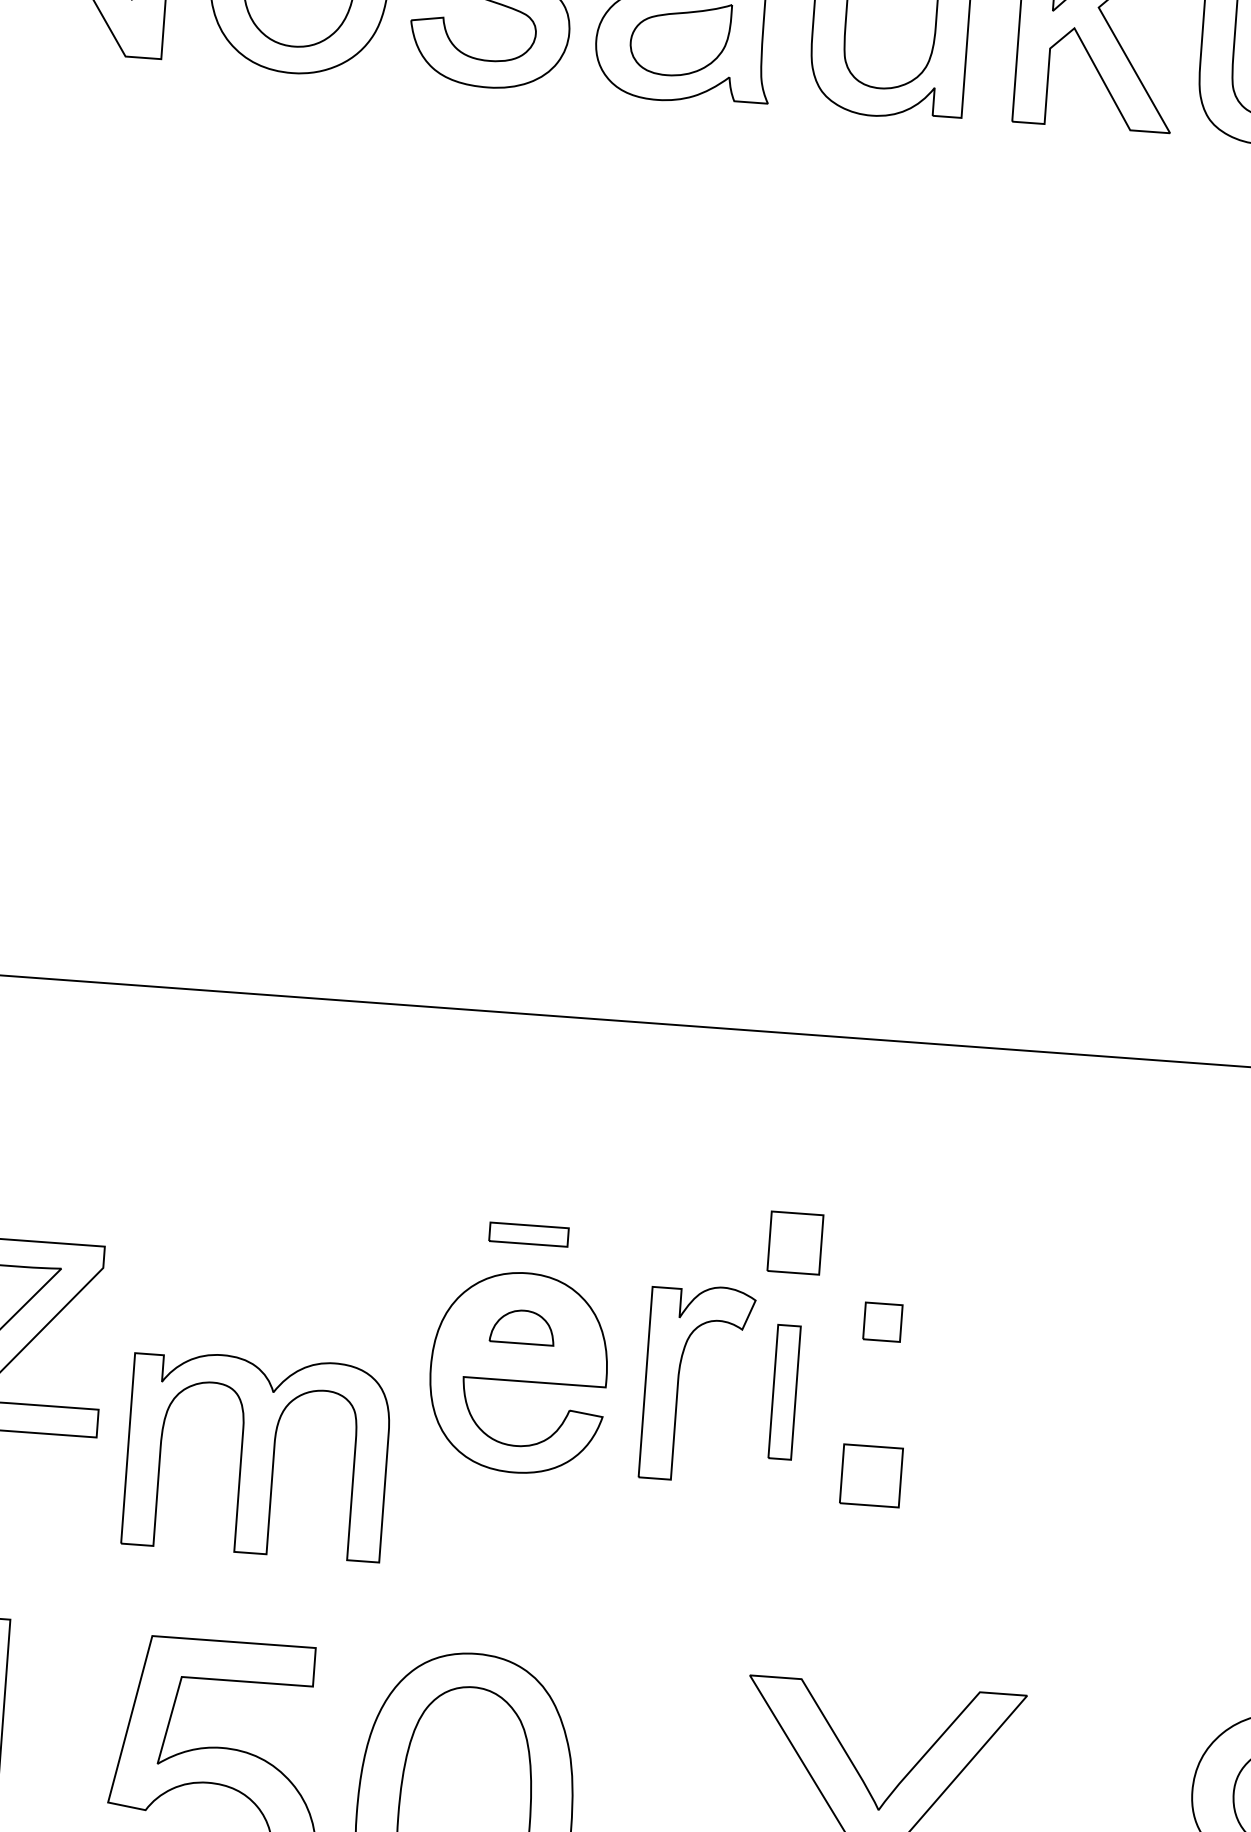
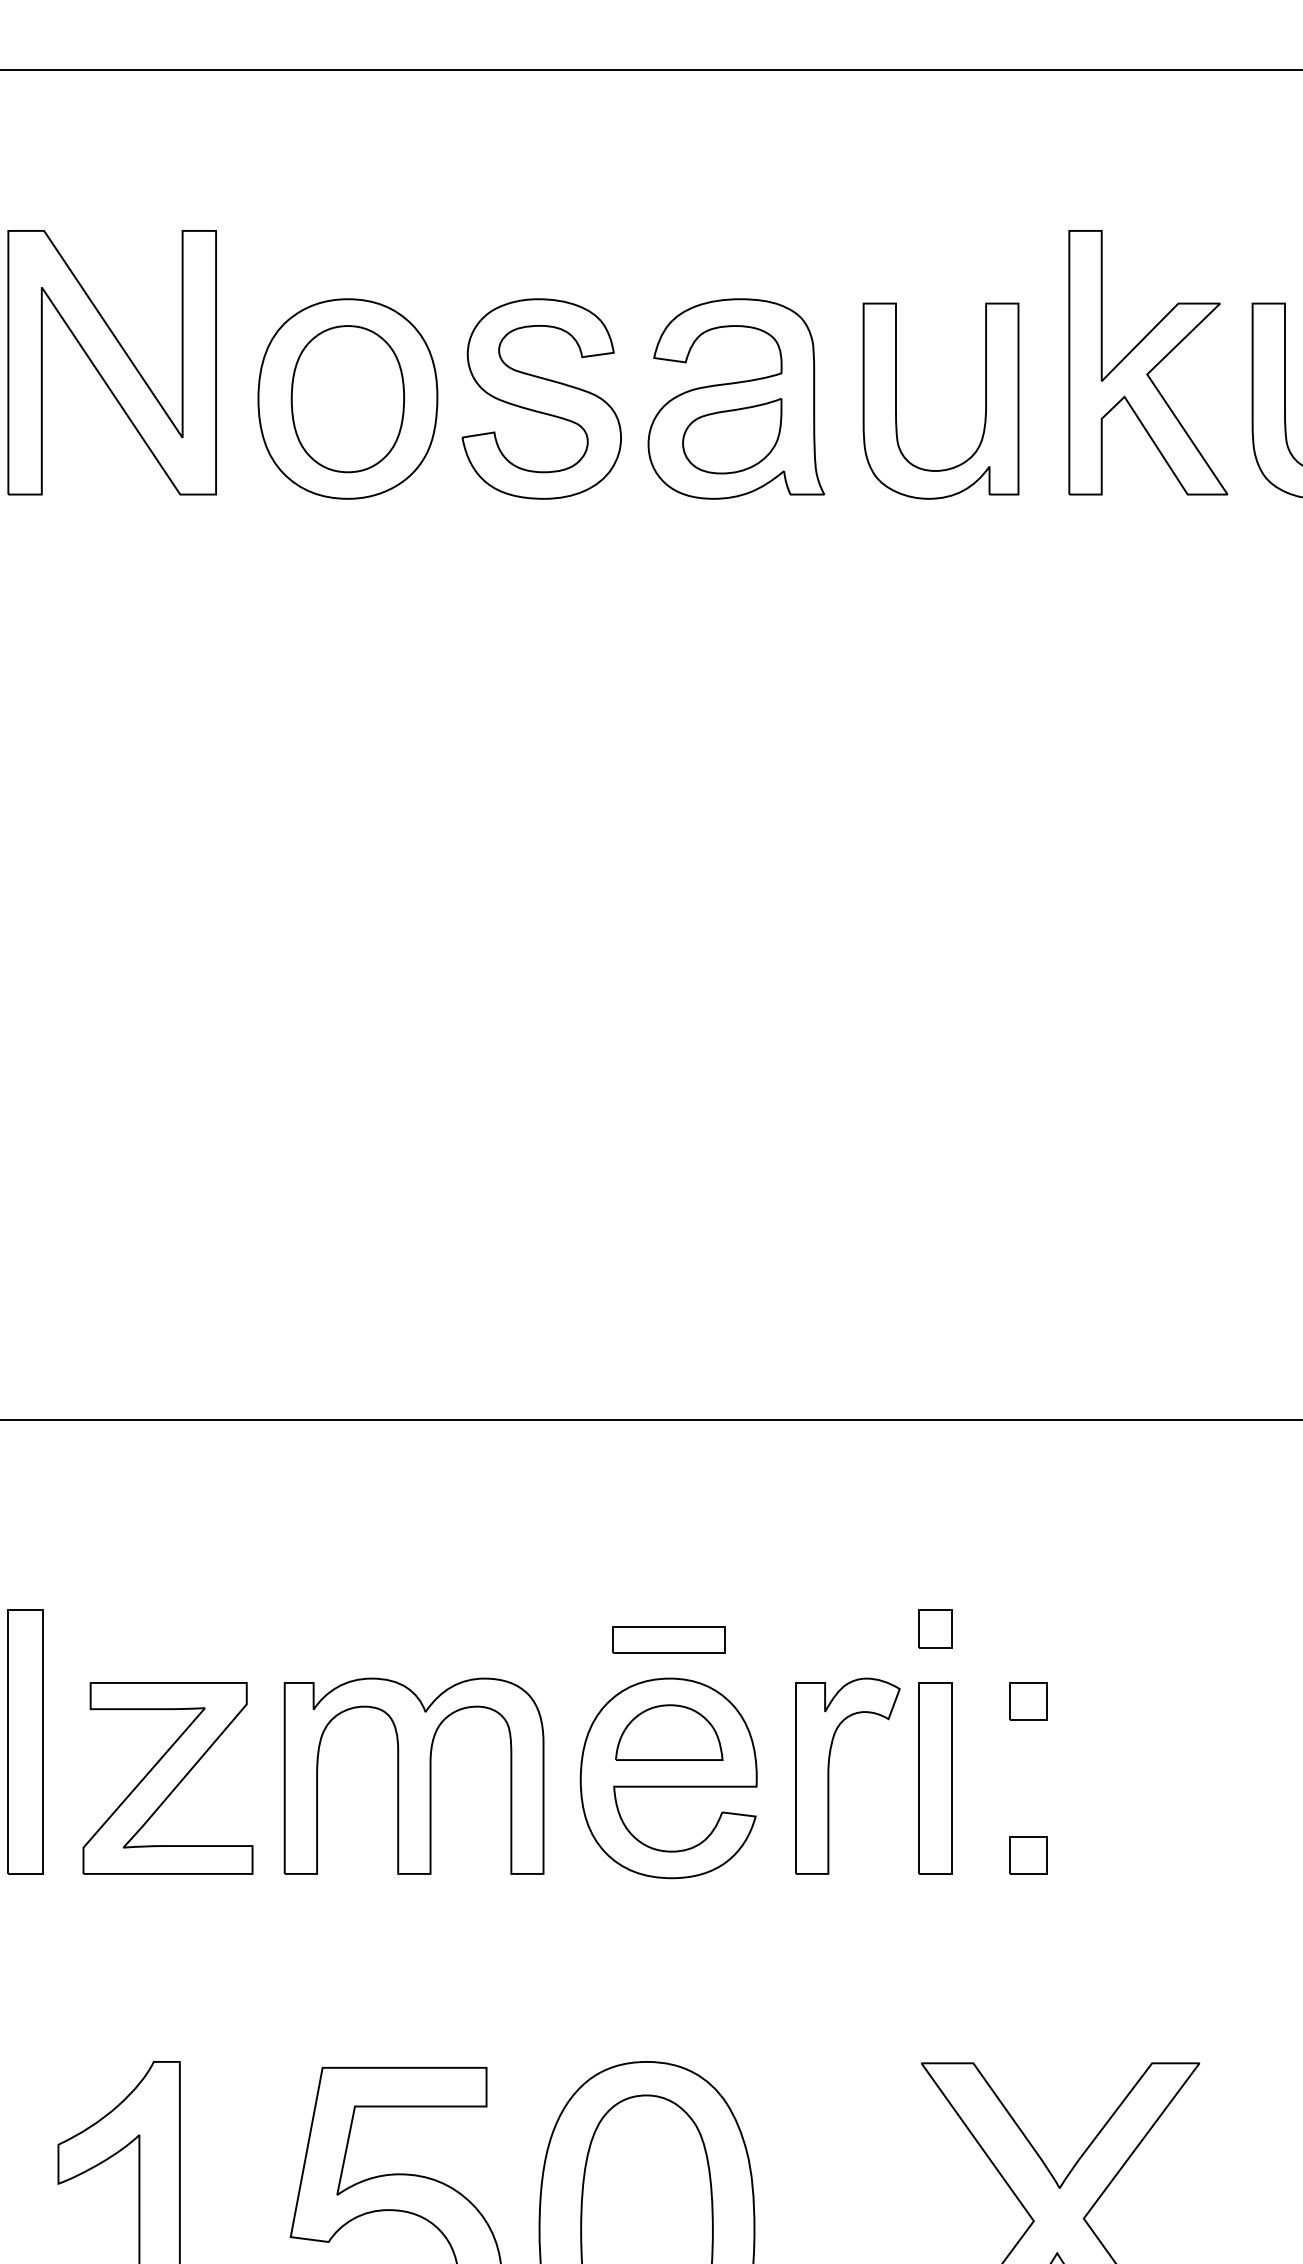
part: (528, 1234) -> (668, 1639), size x1.43
part: (795, 1242) -> (935, 1628), size x0.62
part: (522, 1327) -> (669, 1732), size x1.67
part: (784, 1392) -> (935, 1778), size x1.43
part: (256, 1454) -> (413, 1775), moved
part: (871, 1475) -> (1028, 1855), size x0.62

